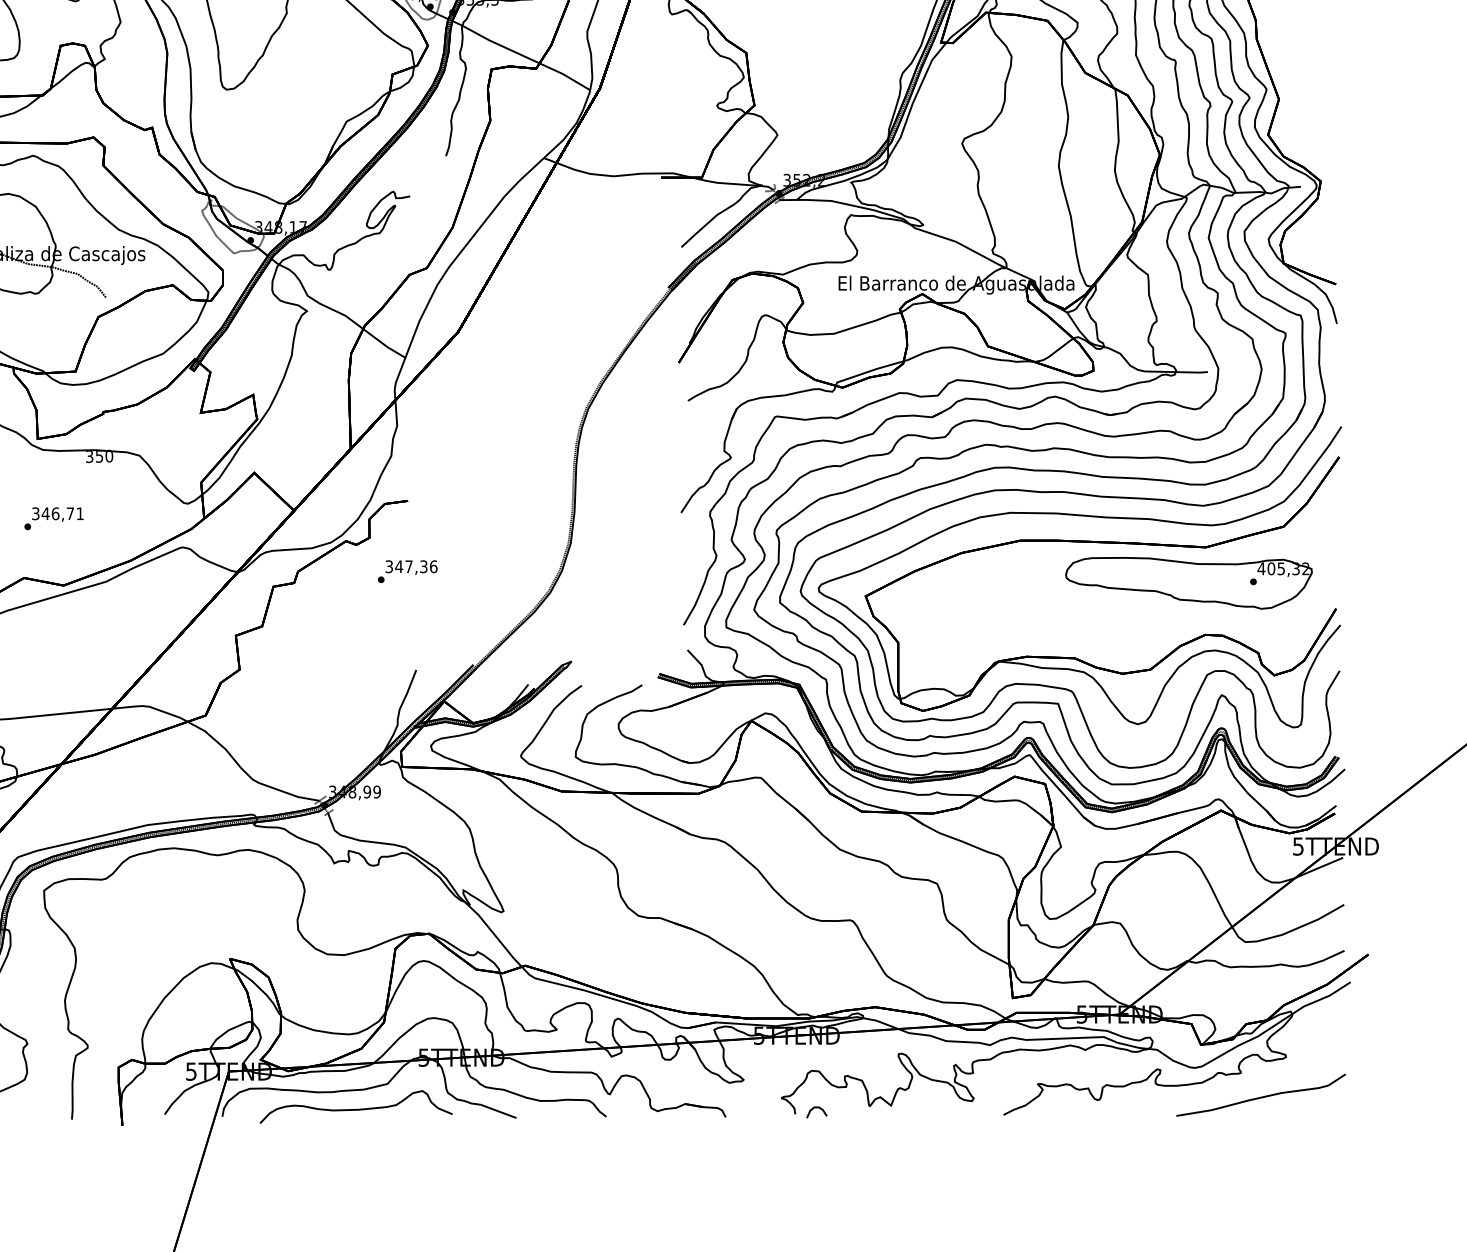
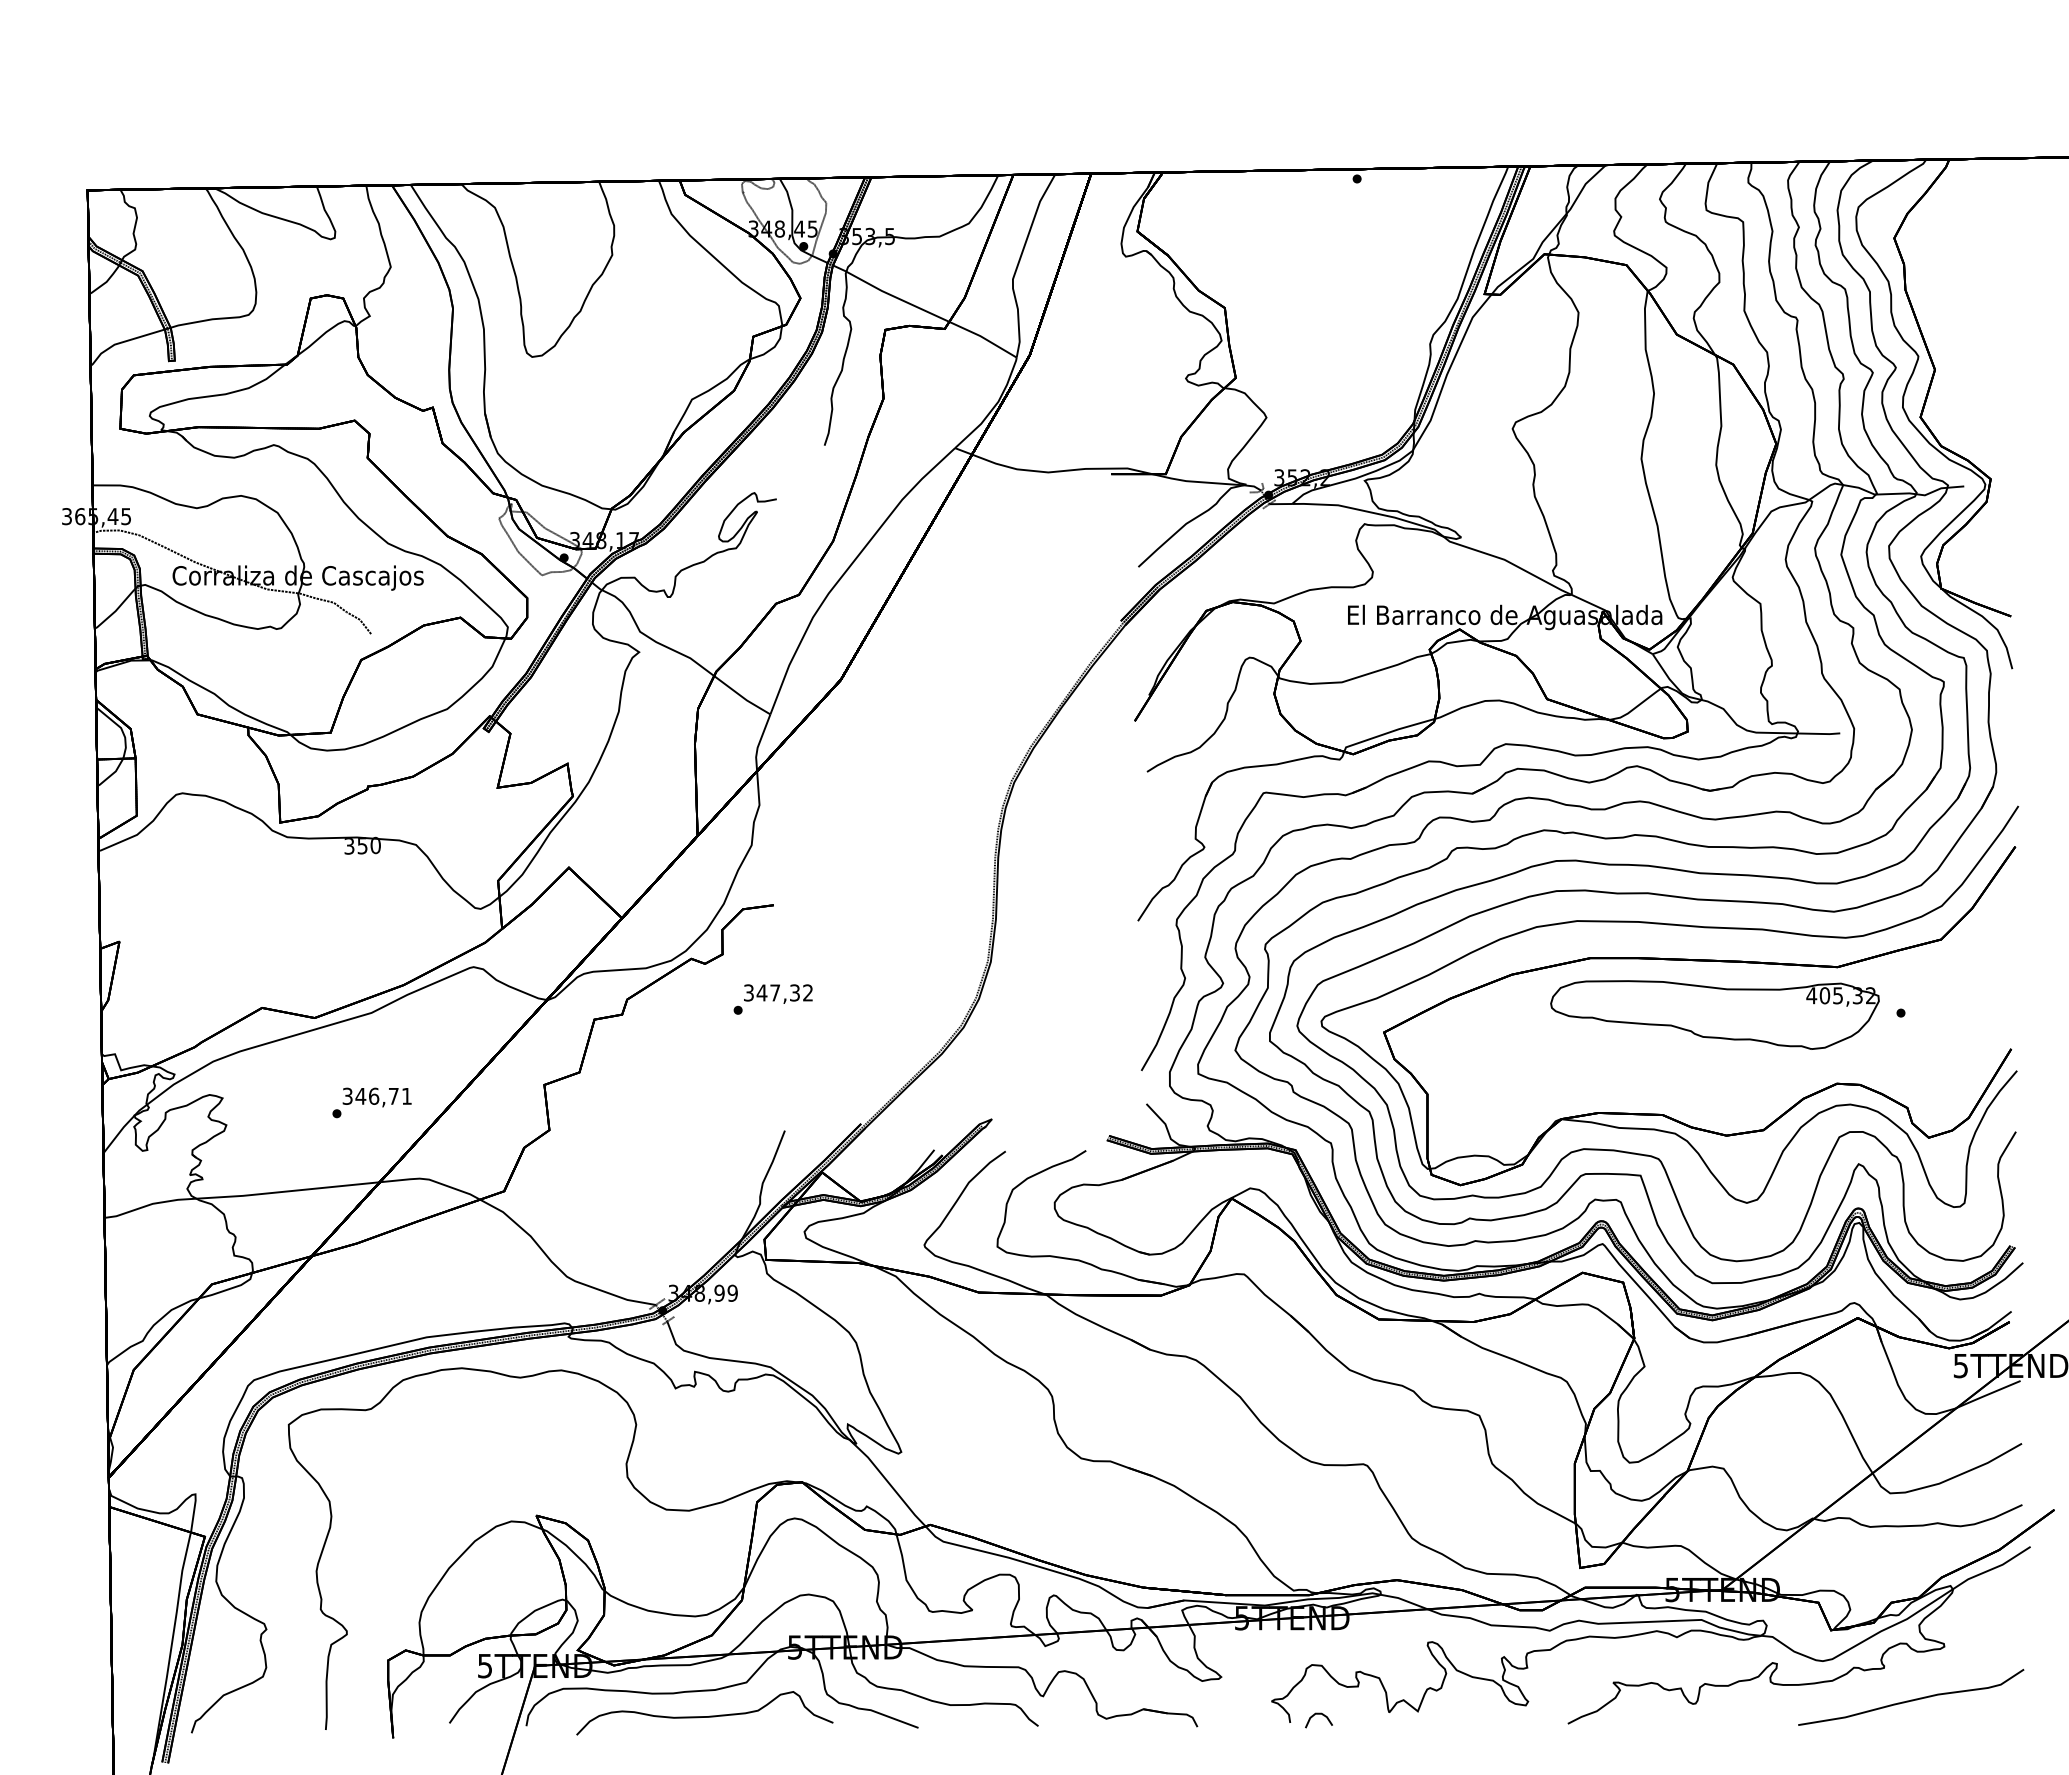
text: (53, 518) -> (371, 1102), moved
text: (433, 566) -> (808, 992), 347,36 -> 347,32
part: (1188, 582) -> (1714, 1014), moved

